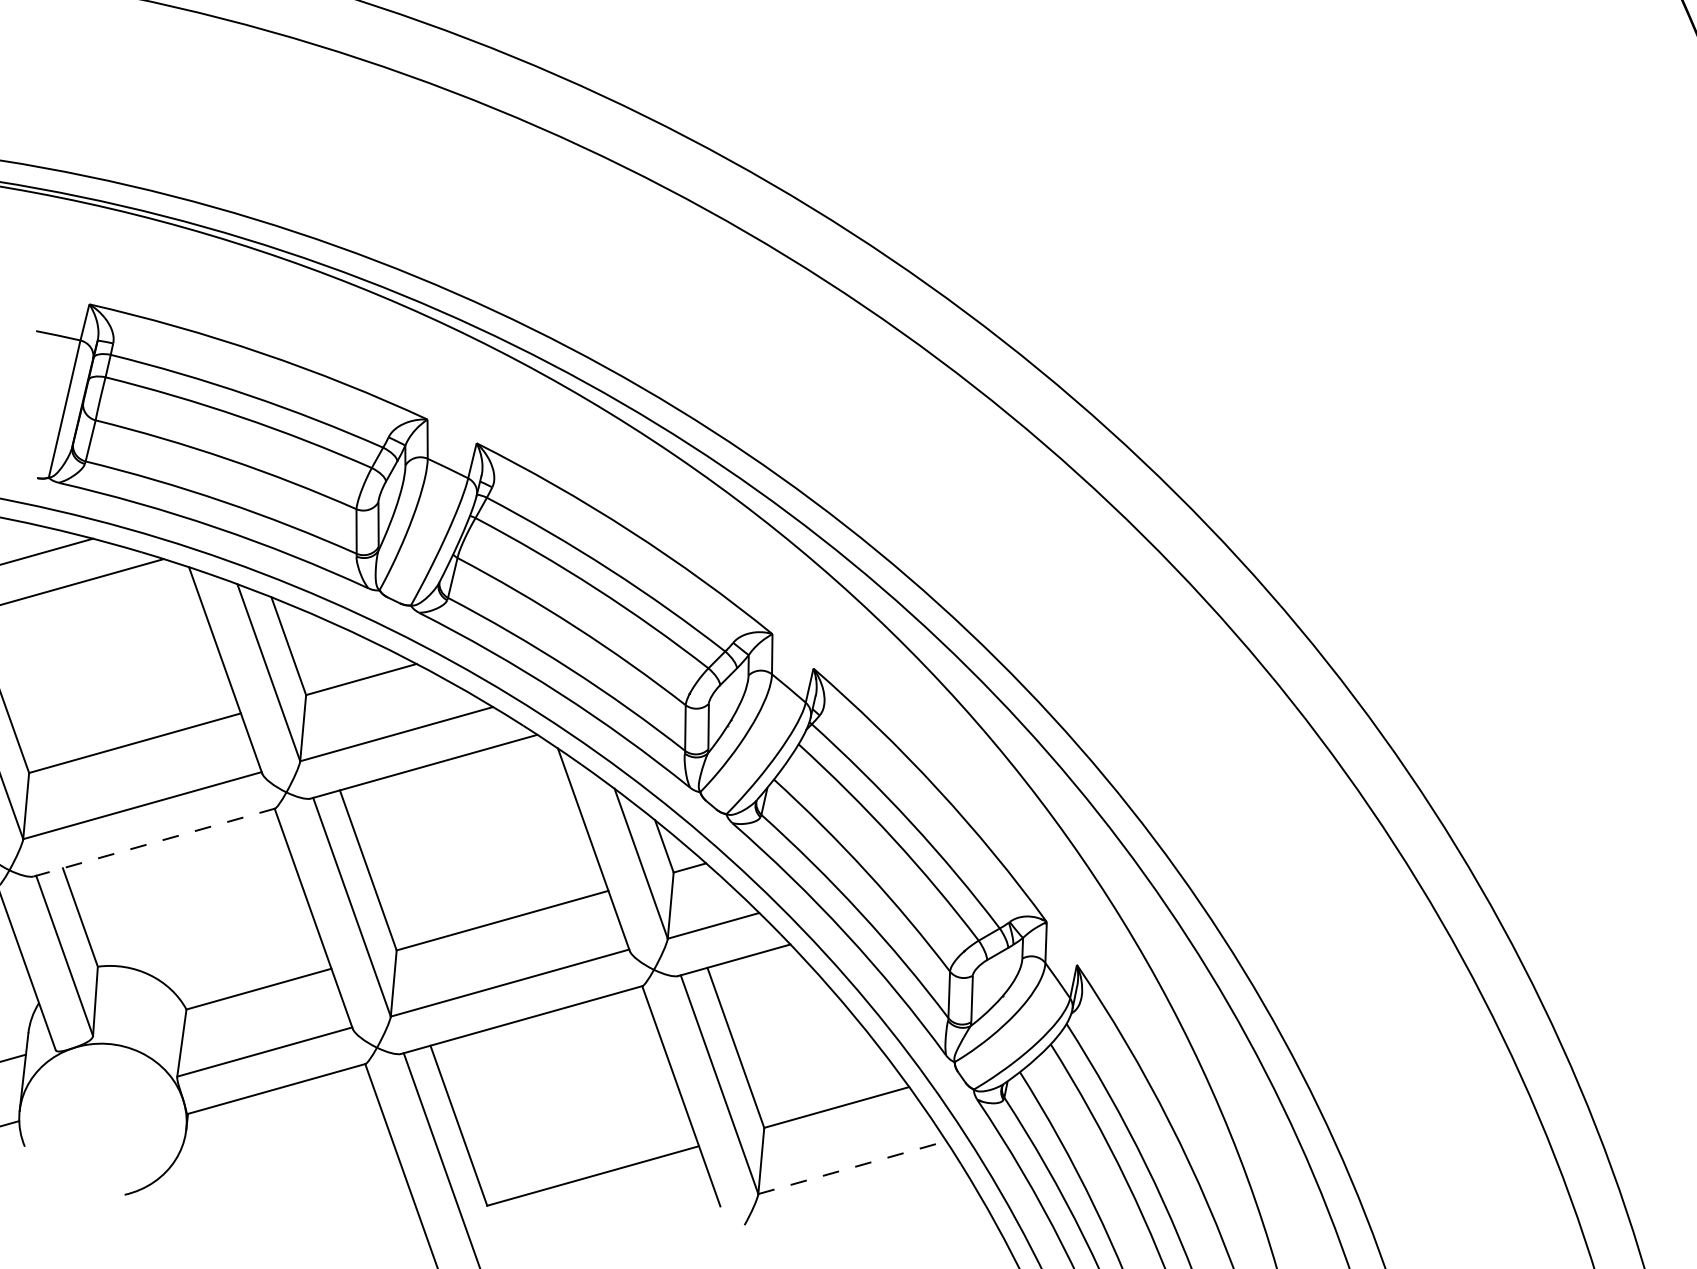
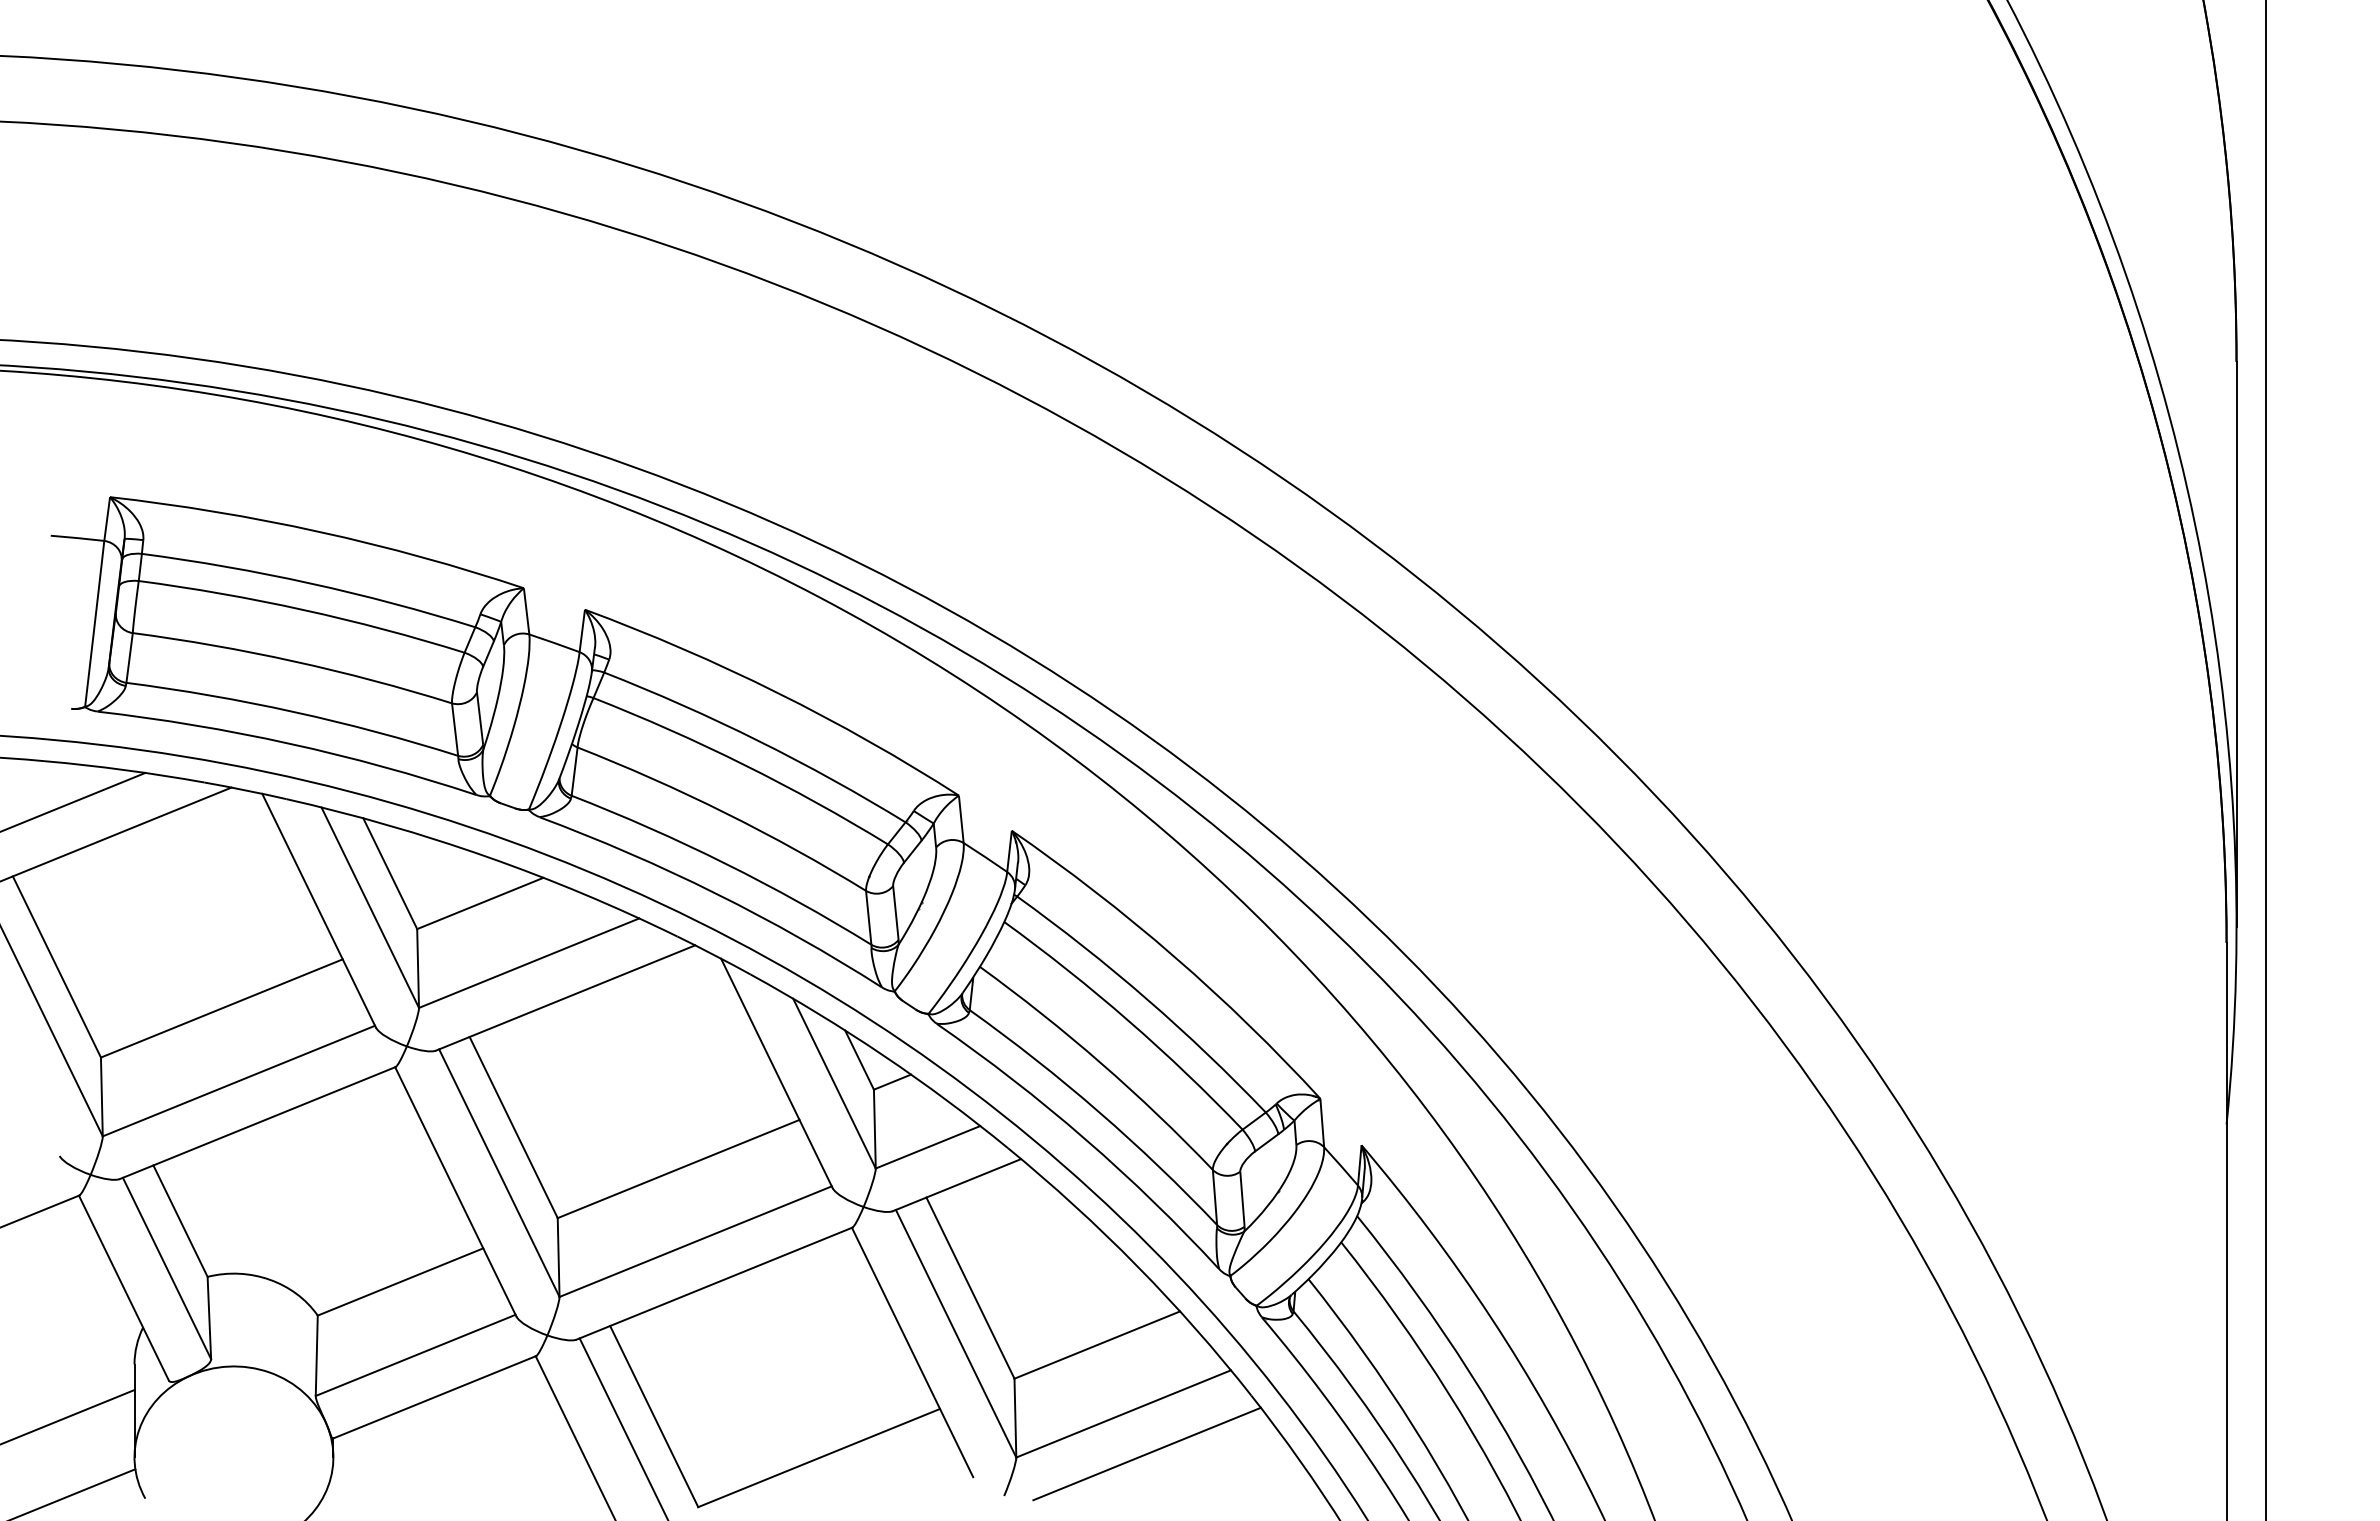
line: (154, 842) -> (257, 1123), dashed -> solid
line: (852, 1167) -> (1123, 1413), dashed -> solid
line: (867, 1202) -> (1146, 1453), added

